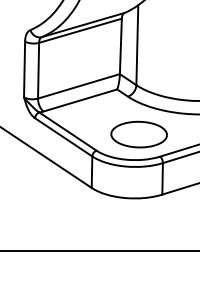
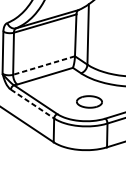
line: (78, 86) -> (43, 65), solid -> dashed
part: (138, 134) -> (89, 101), size x0.6
line: (64, 137) -> (33, 104), solid -> dashed

